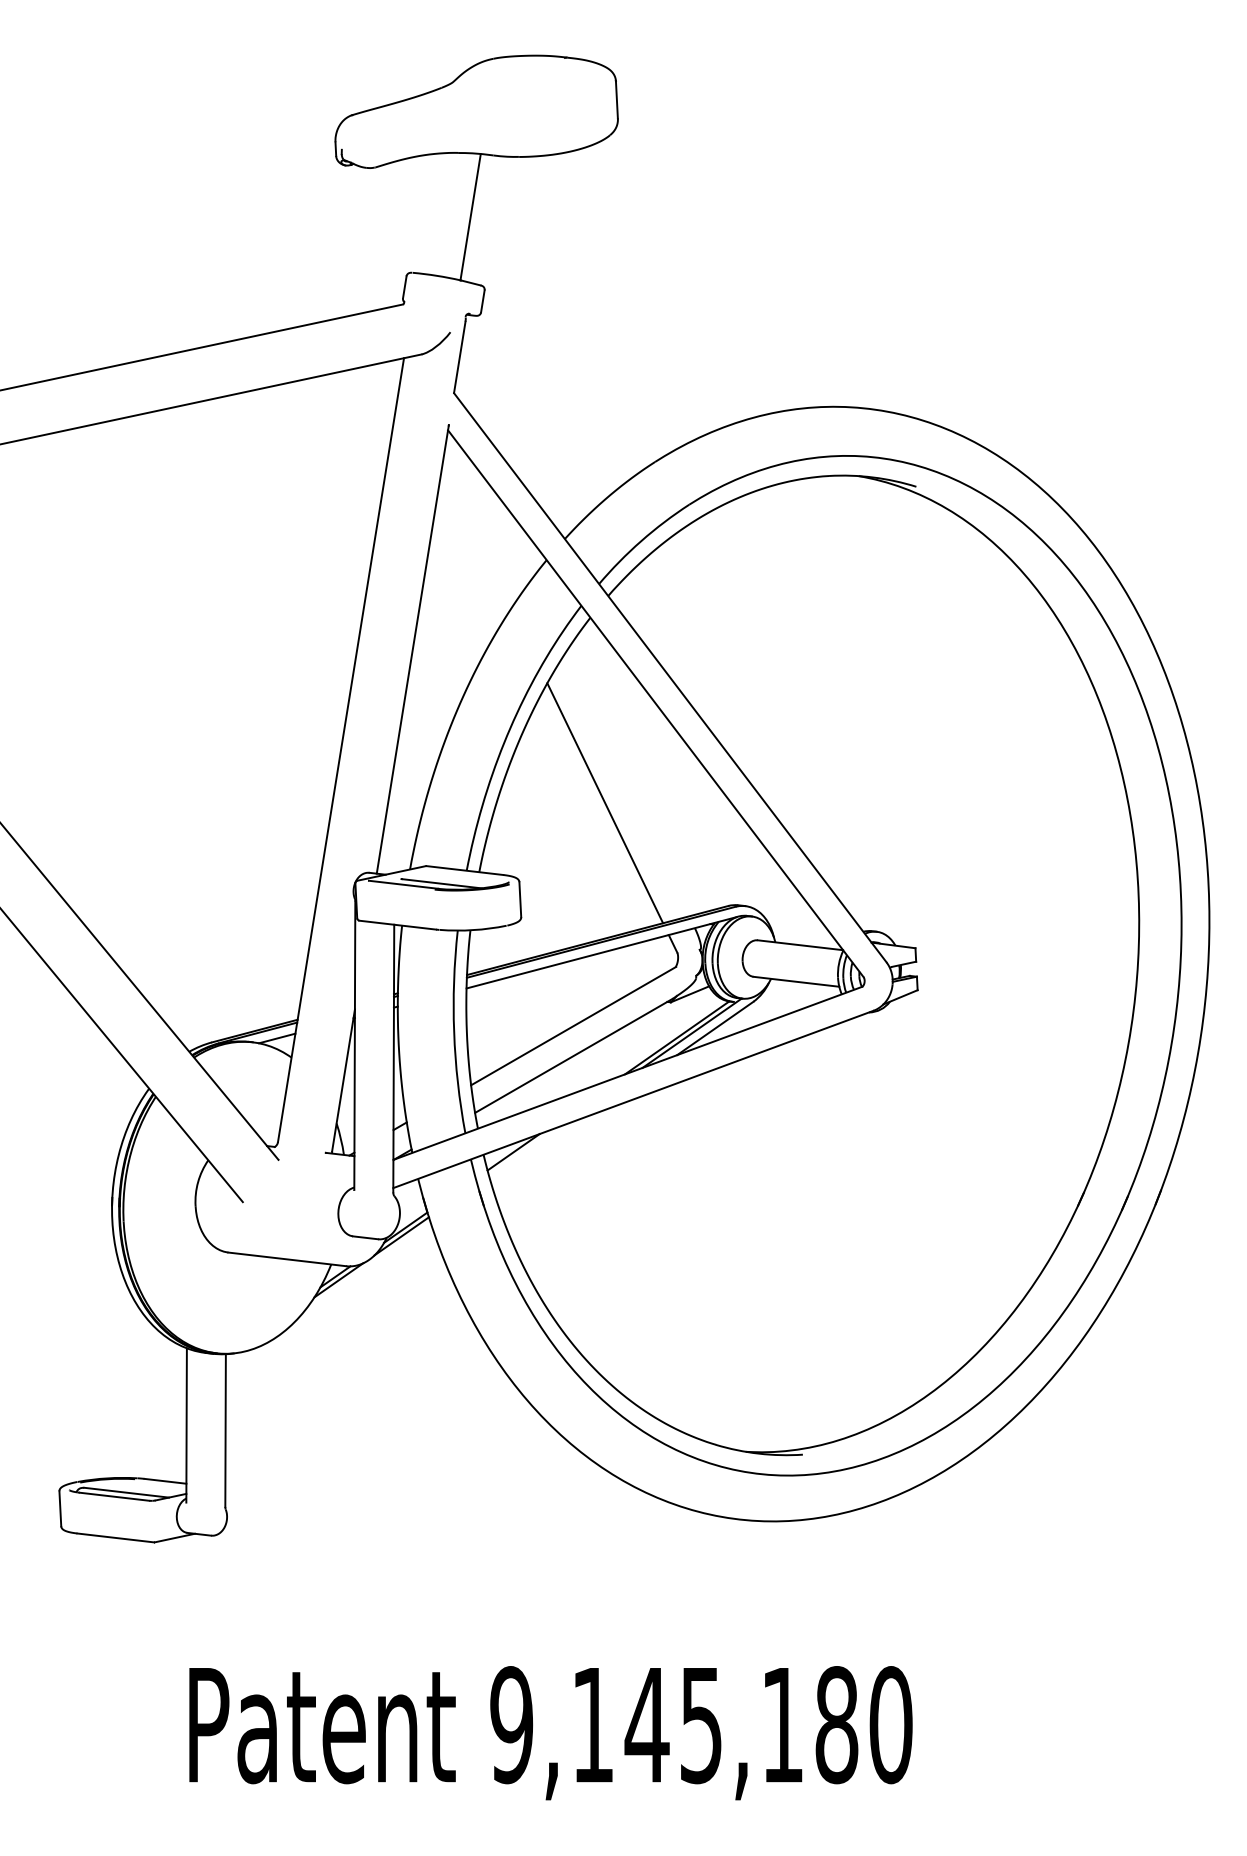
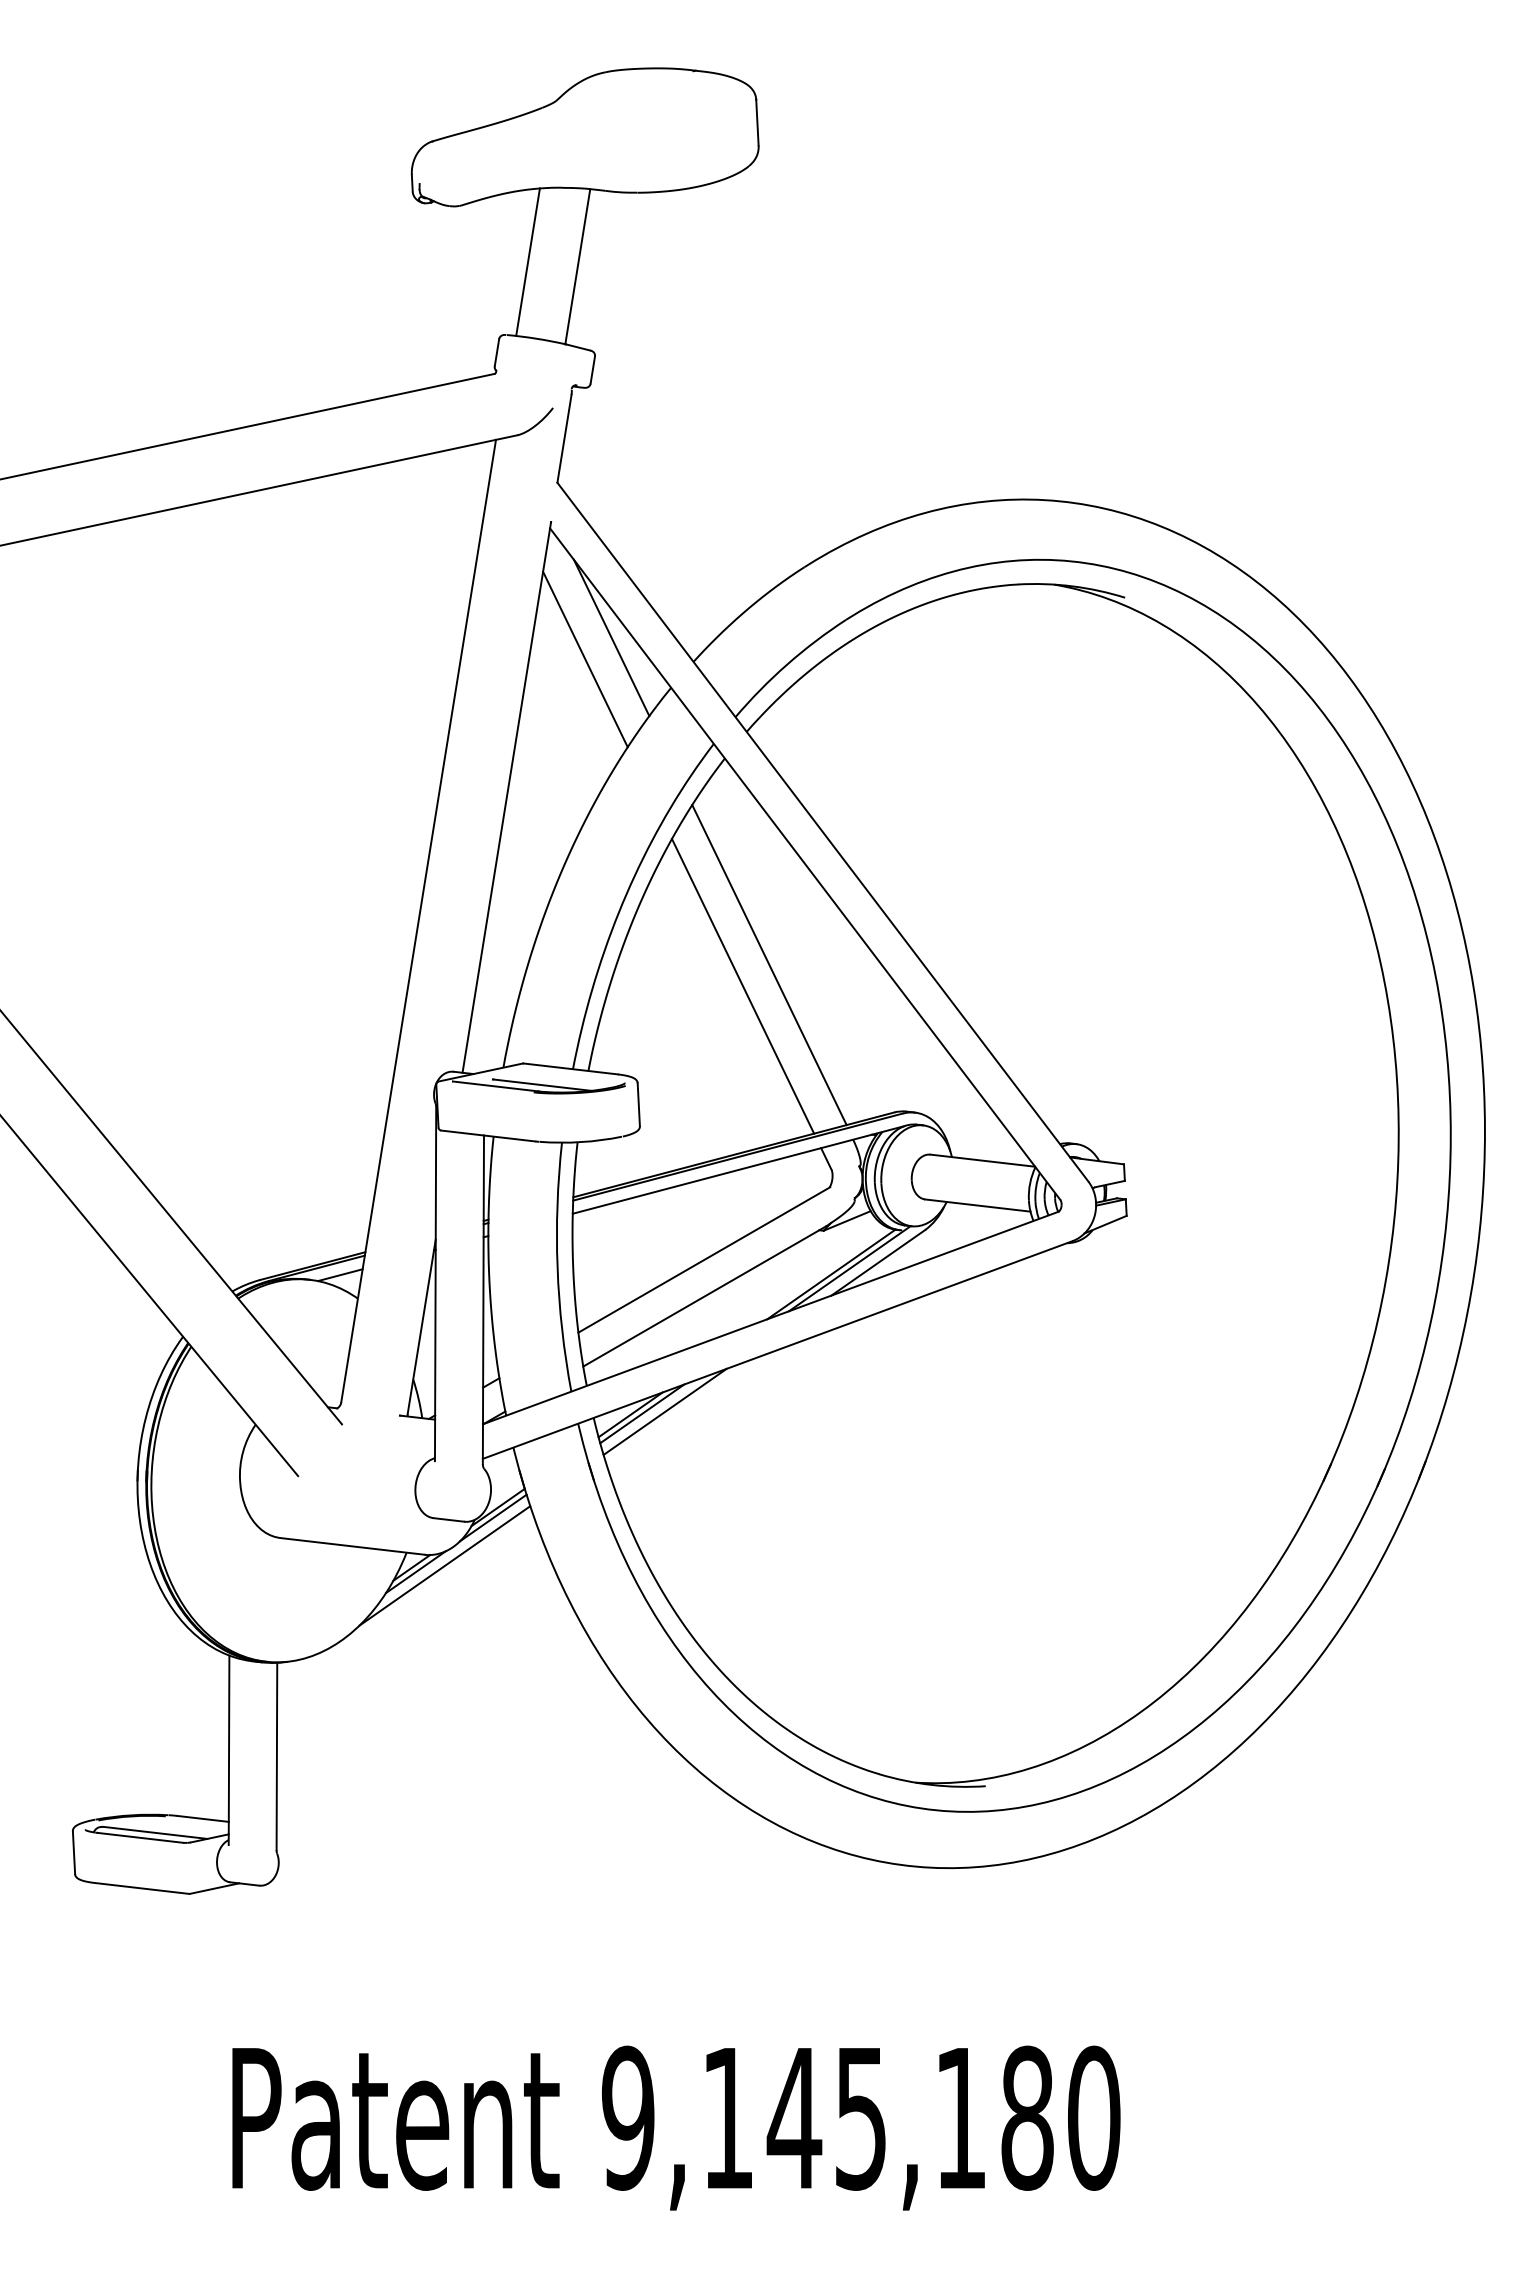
line: (429, 212) -> (527, 261), added
line: (498, 519) -> (611, 637), added
line: (476, 537) -> (585, 659), added
line: (626, 786) -> (769, 965), added
line: (541, 1149) -> (664, 1411), added
line: (523, 1151) -> (642, 1413), added
line: (362, 1274) -> (444, 1565), added

